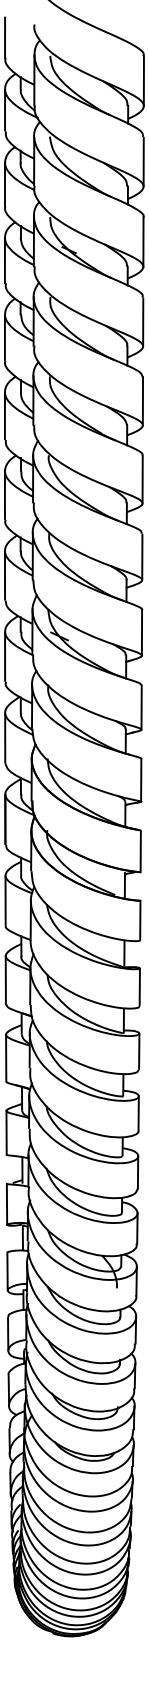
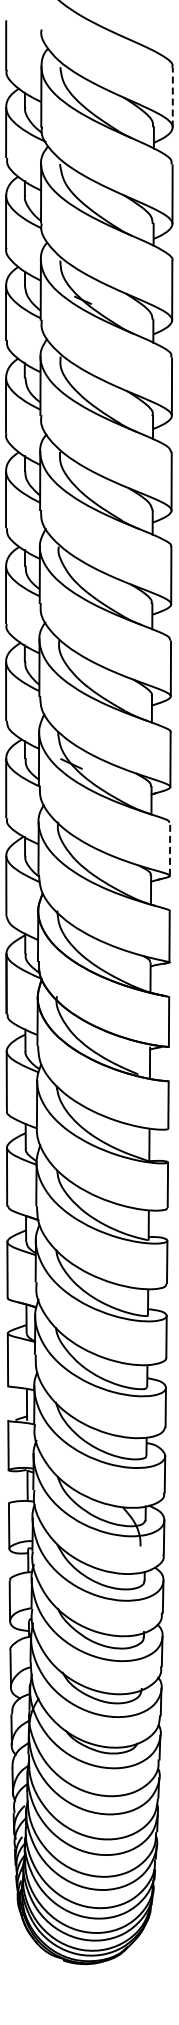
line: (143, 81) -> (172, 97), solid -> dashed
line: (141, 707) -> (170, 849), solid -> dashed

